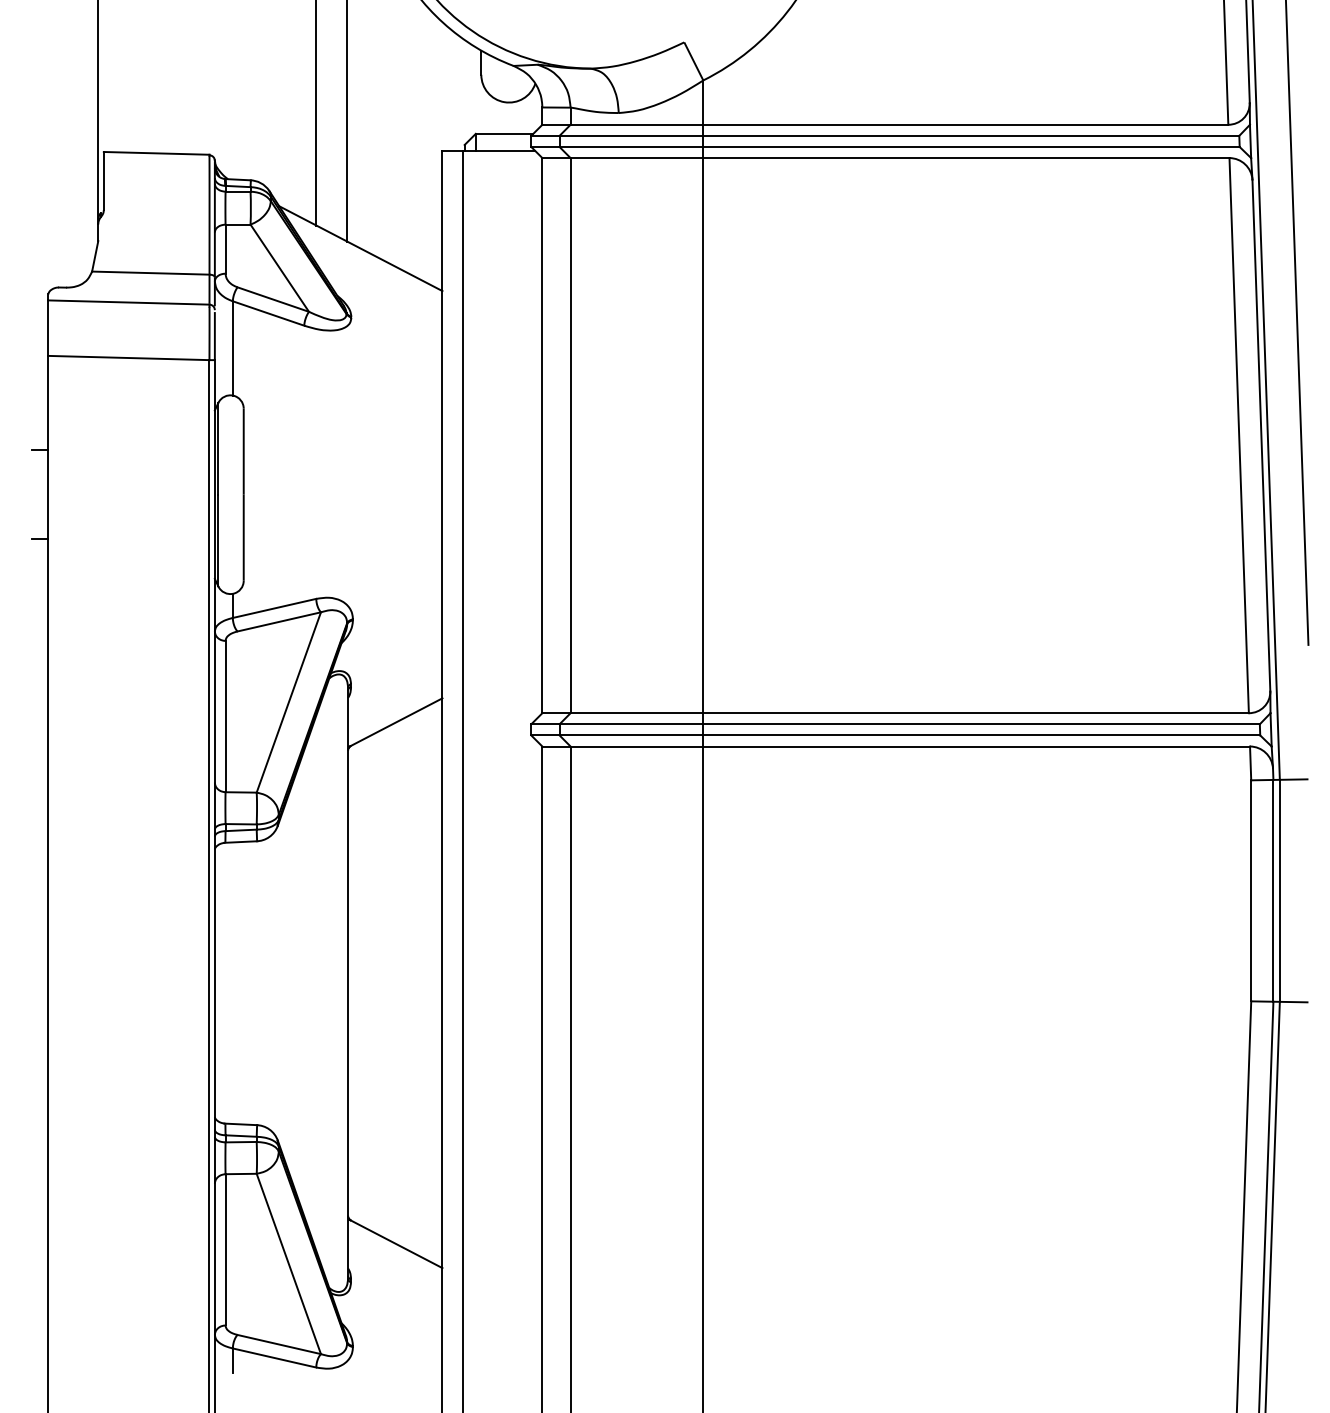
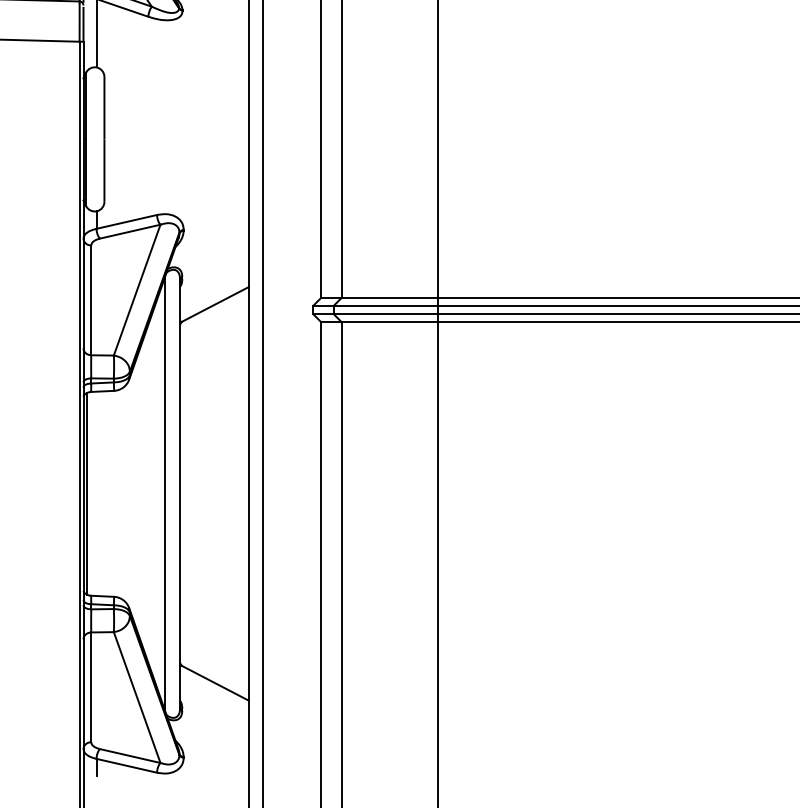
line: (326, 982) -> (164, 493), added
line: (220, 983) -> (87, 494), added

